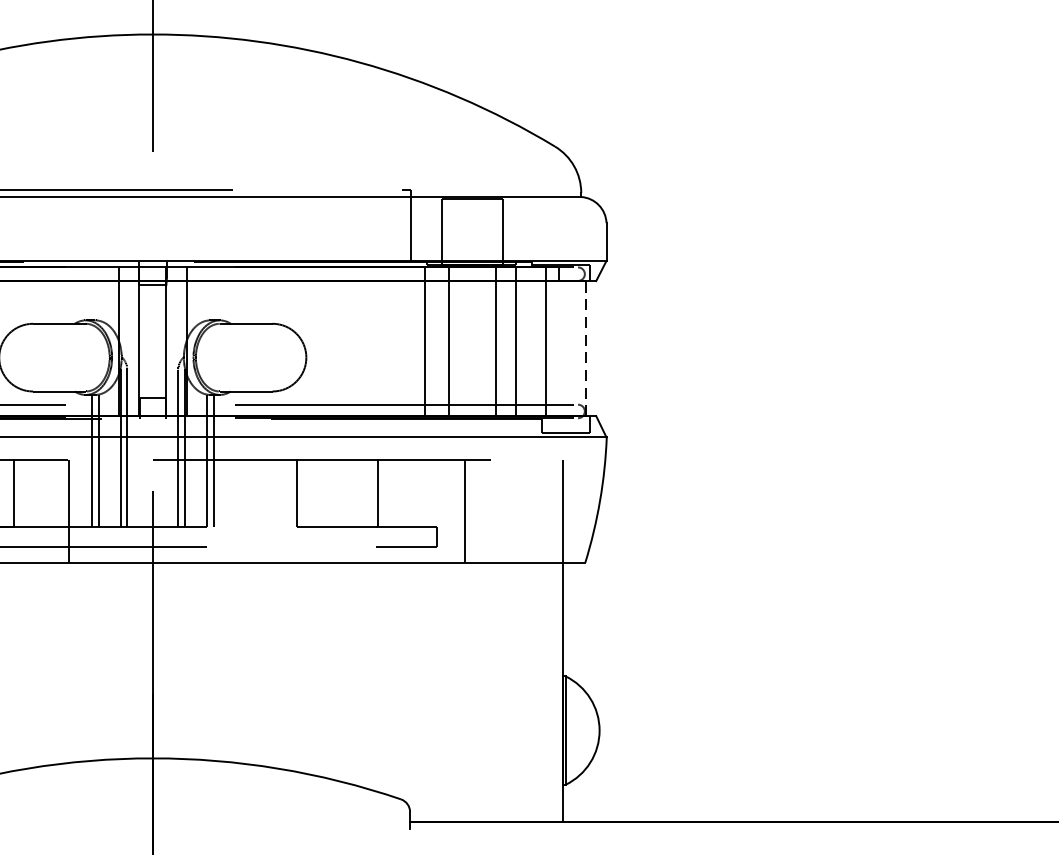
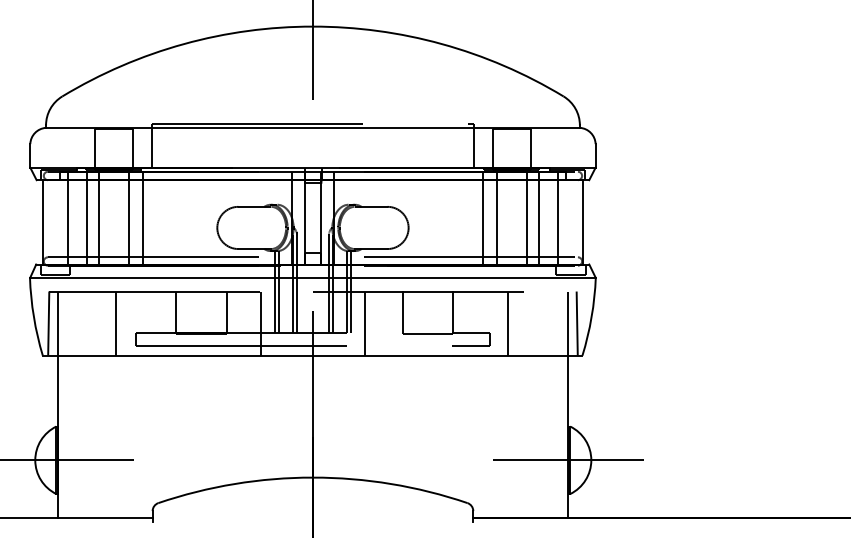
line: (585, 347) -> (582, 221), dashed -> solid
line: (237, 511) -> (365, 323), added
line: (575, 511) -> (576, 323), added
line: (562, 730) -> (568, 460), added

